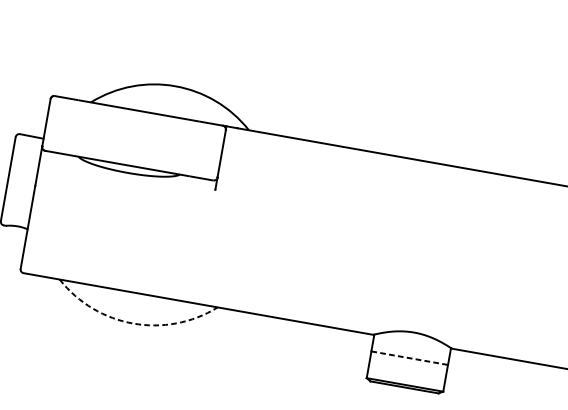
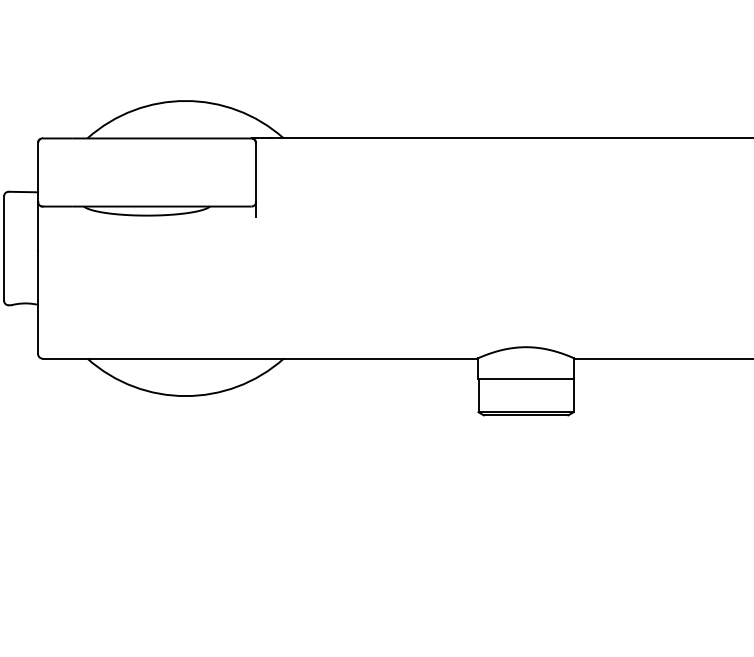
arc: (133, 323) -> (185, 396), dashed -> solid
line: (409, 358) -> (526, 379), dashed -> solid

